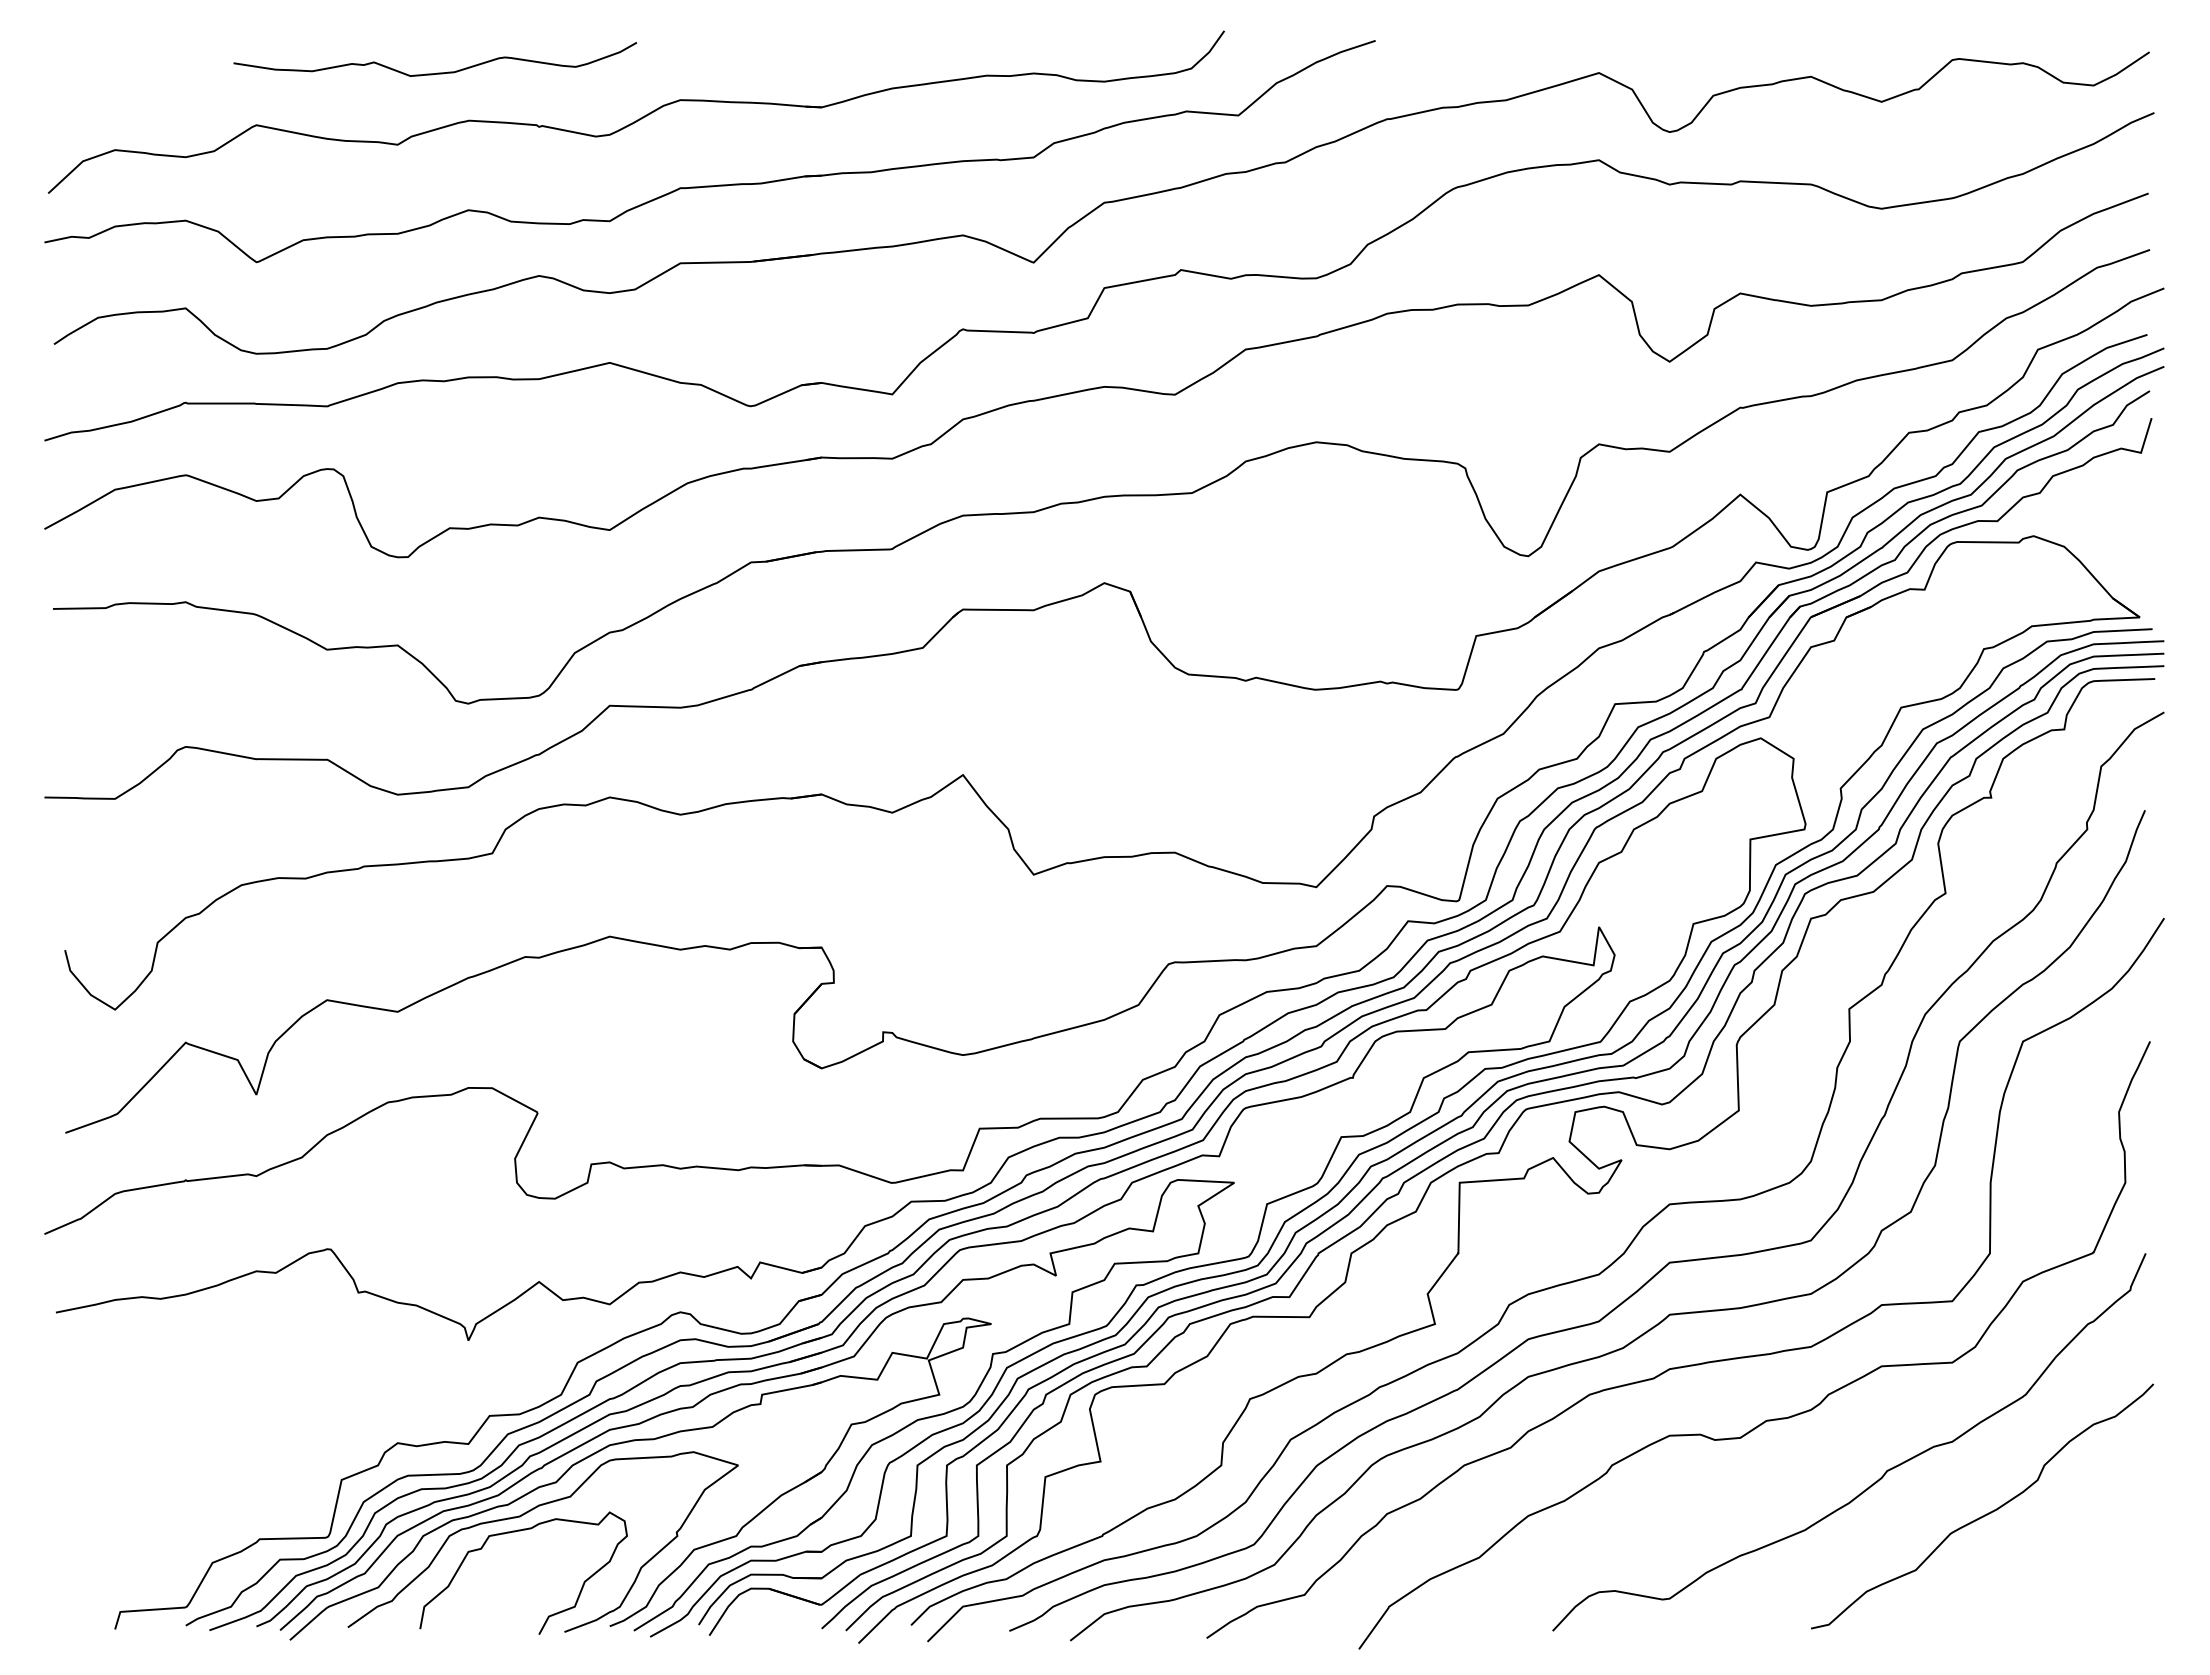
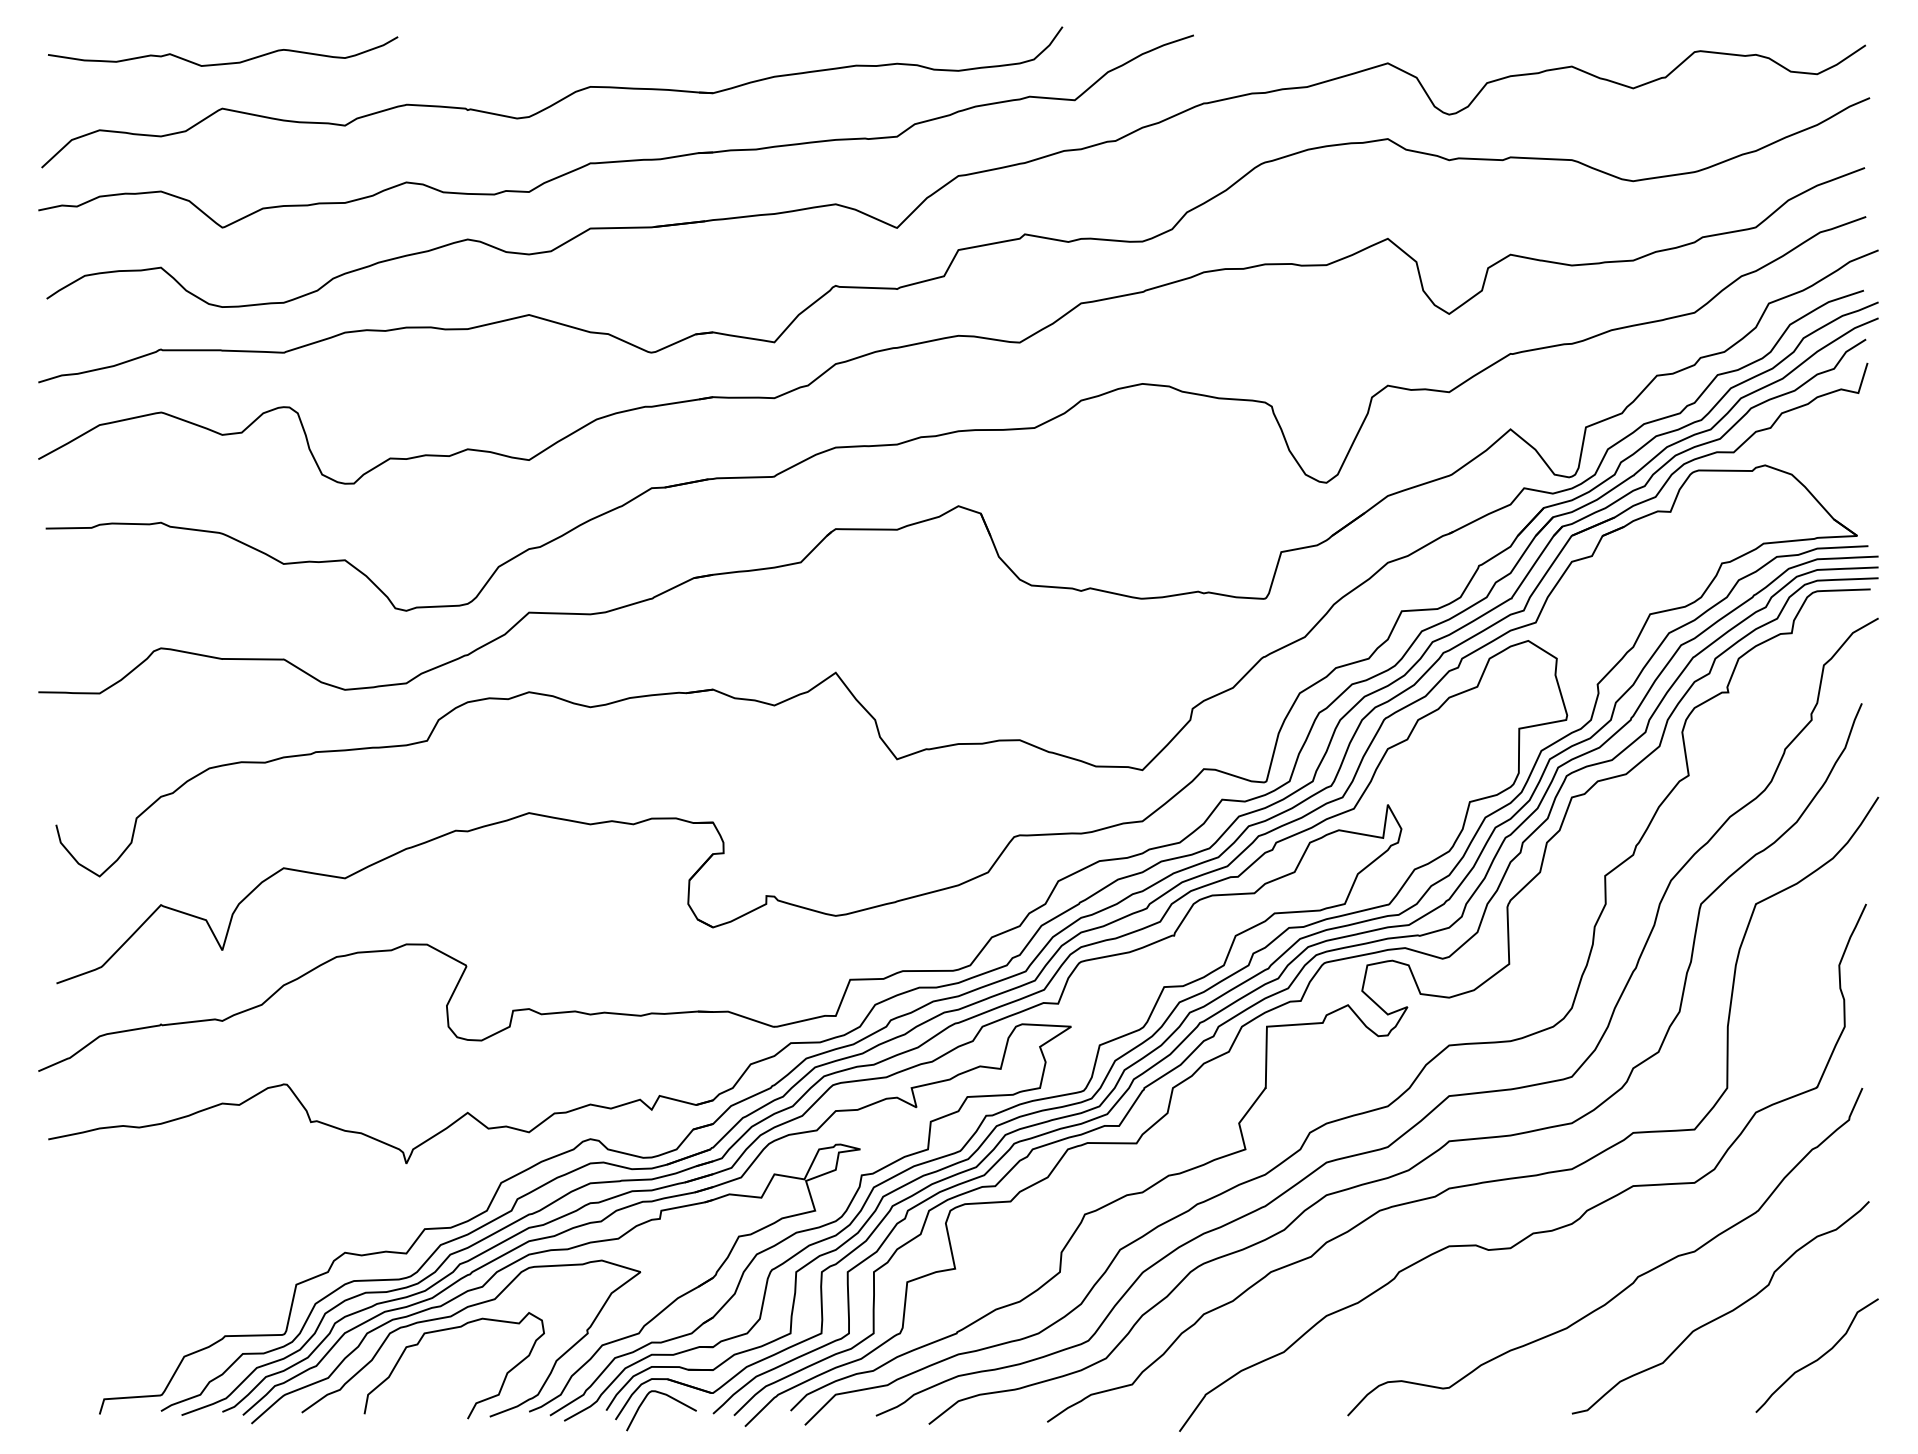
curve: (437, 72) -> (225, 62), moved
curve: (2096, 1563) -> (1819, 1357), added
curve: (768, 1608) -> (666, 1396), added

